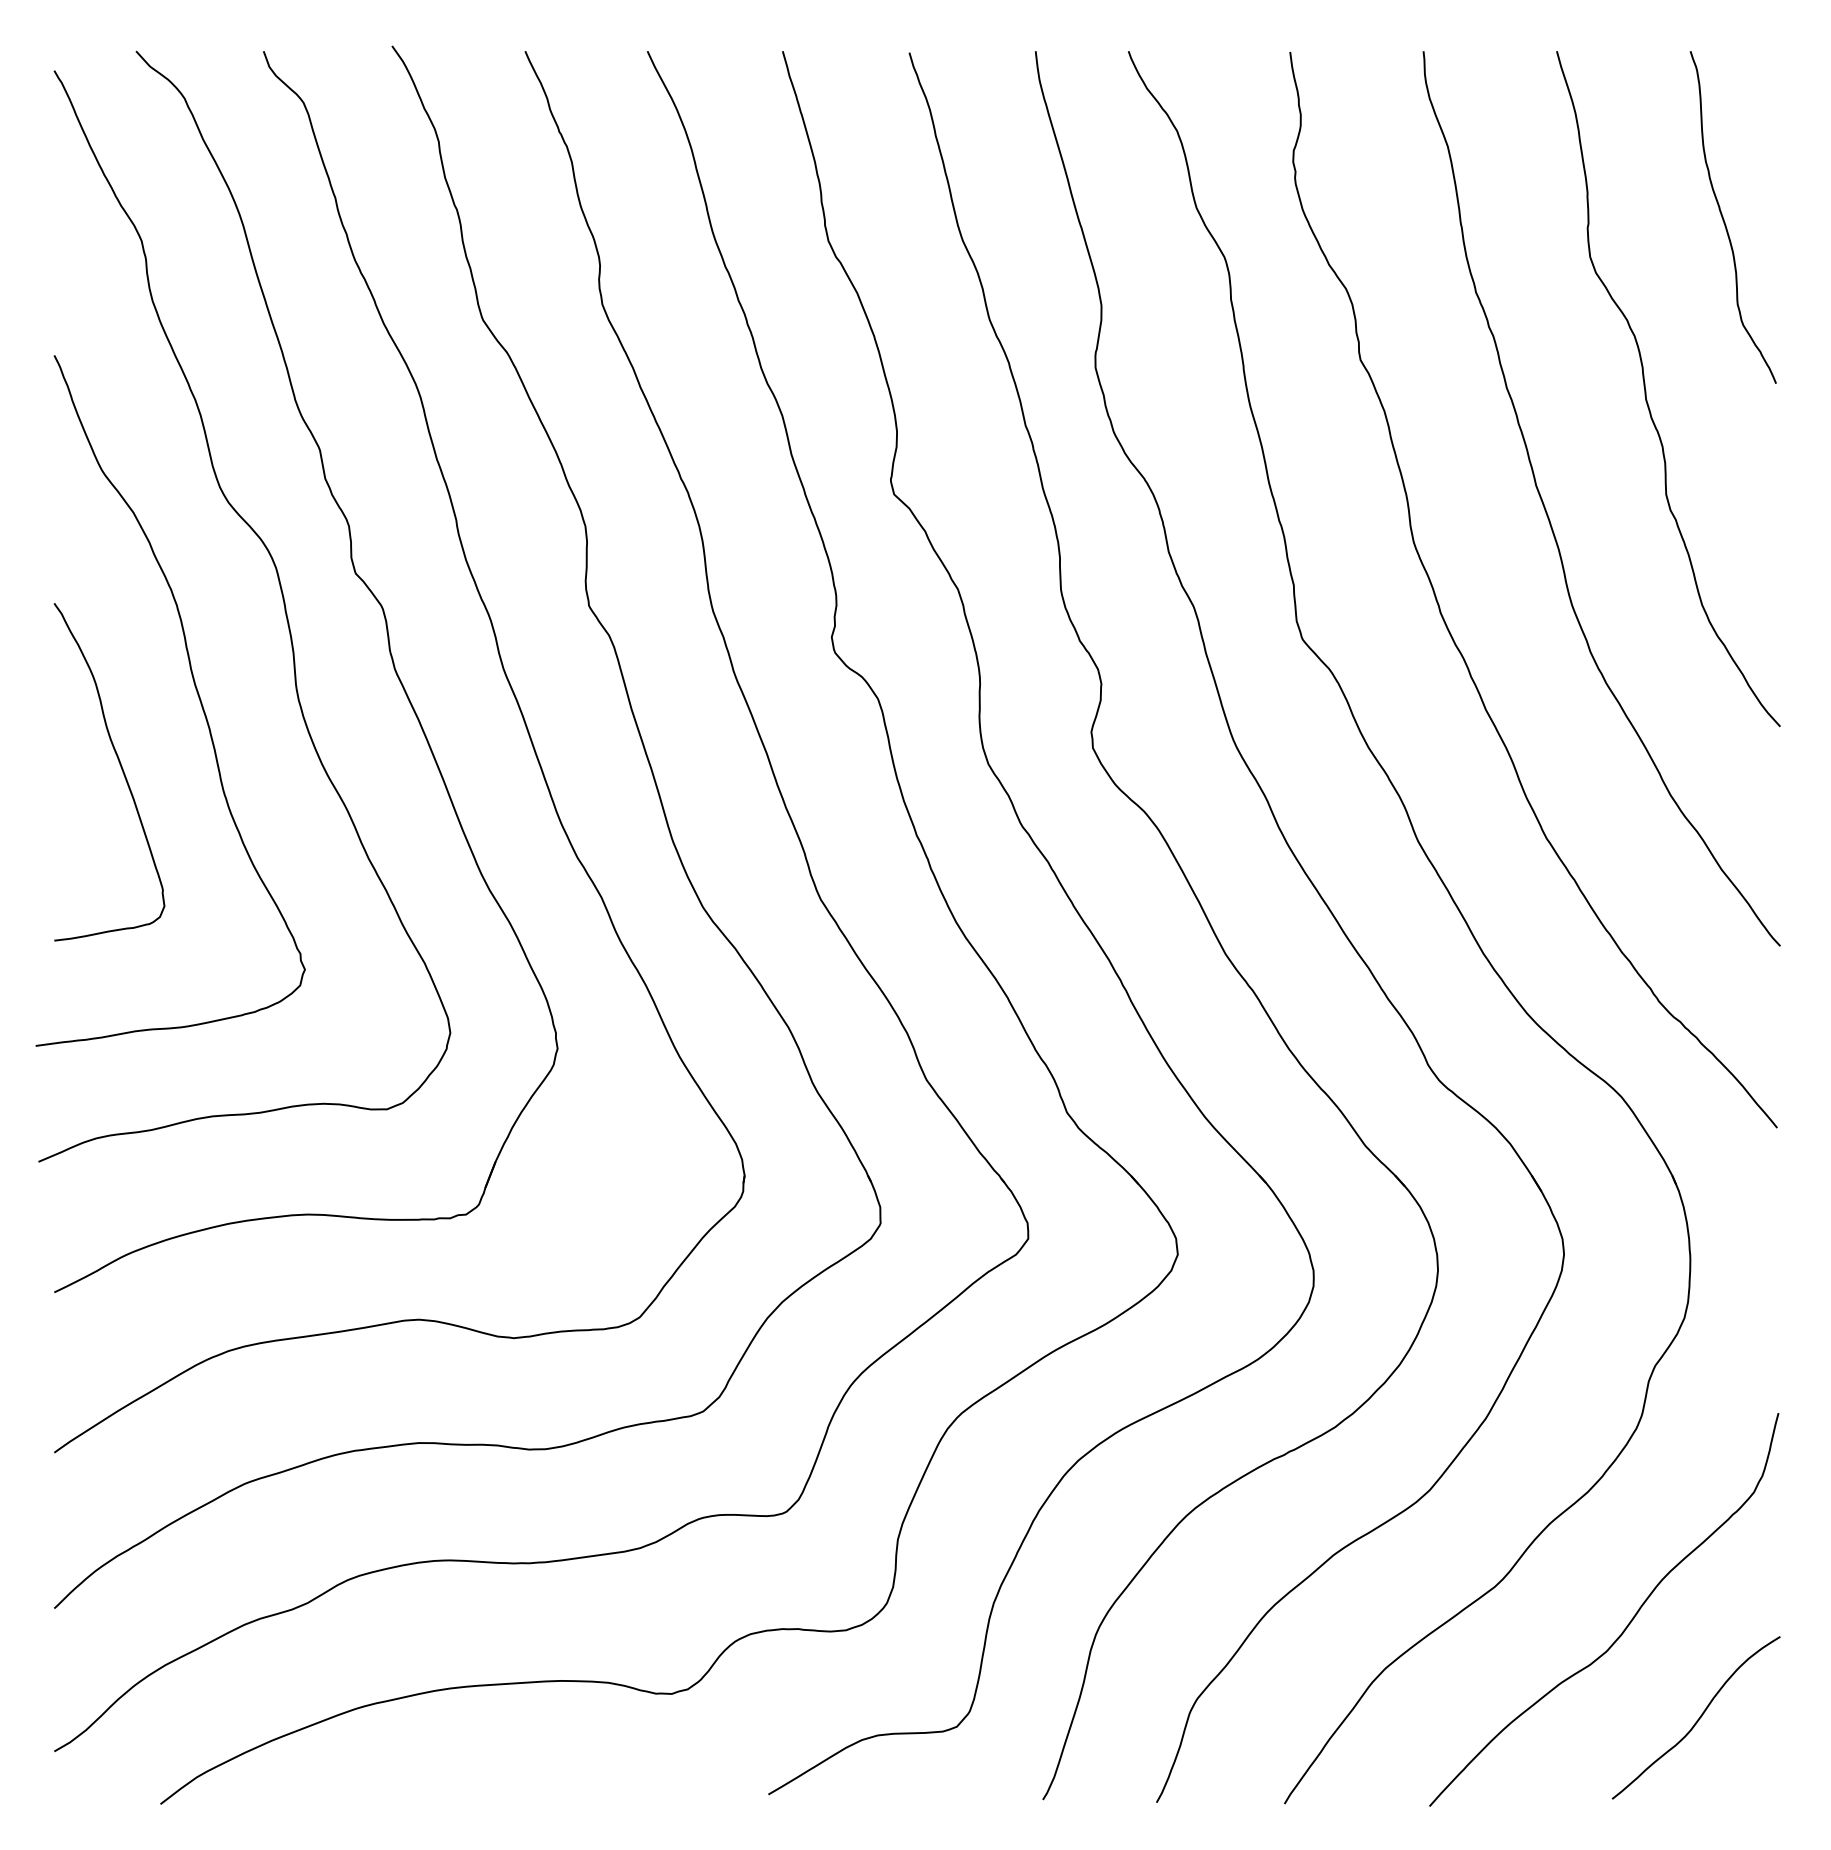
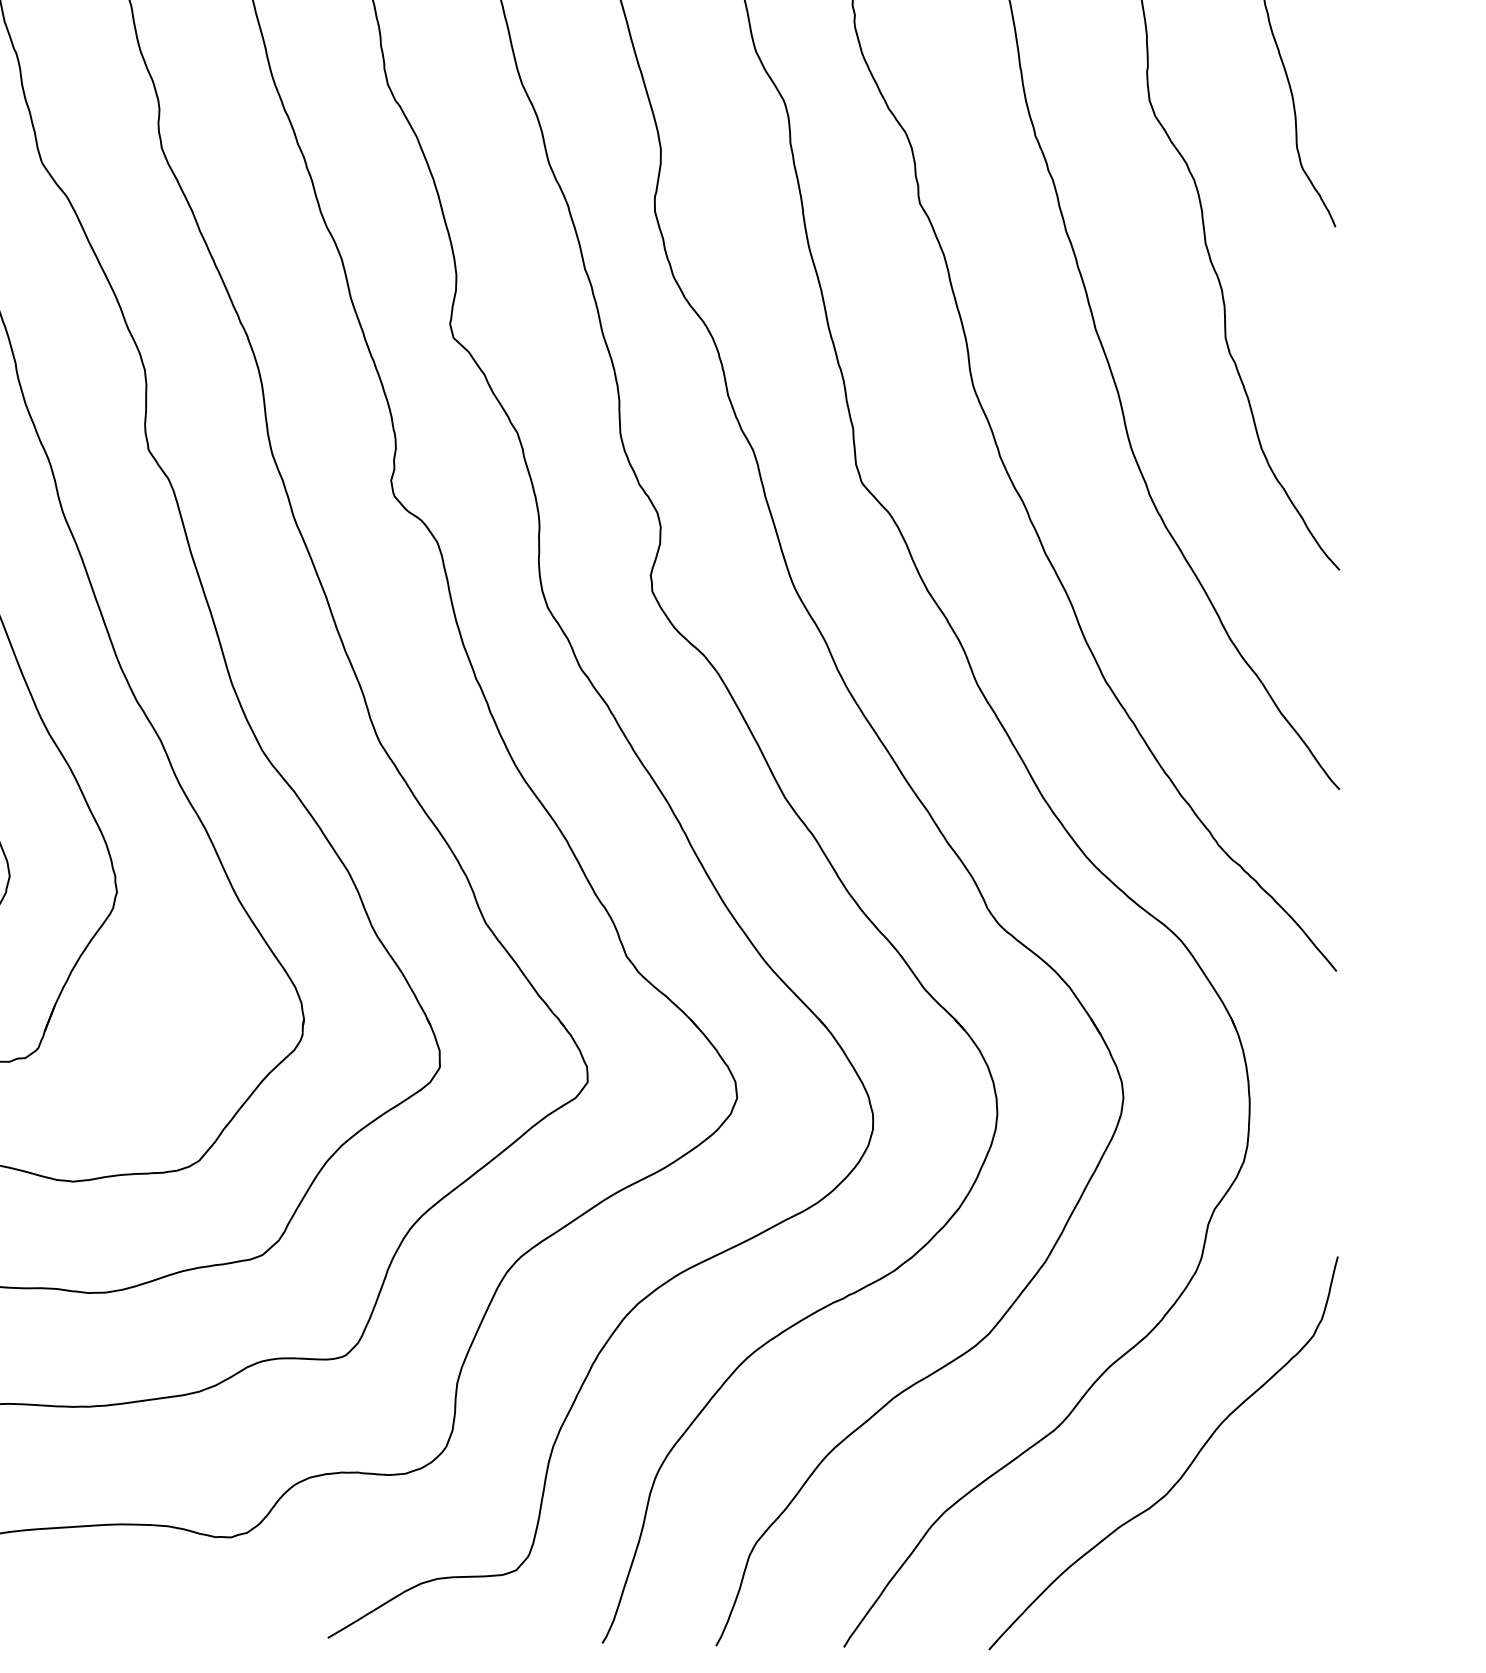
curve: (1697, 1719) -> (1256, 1562), removed

